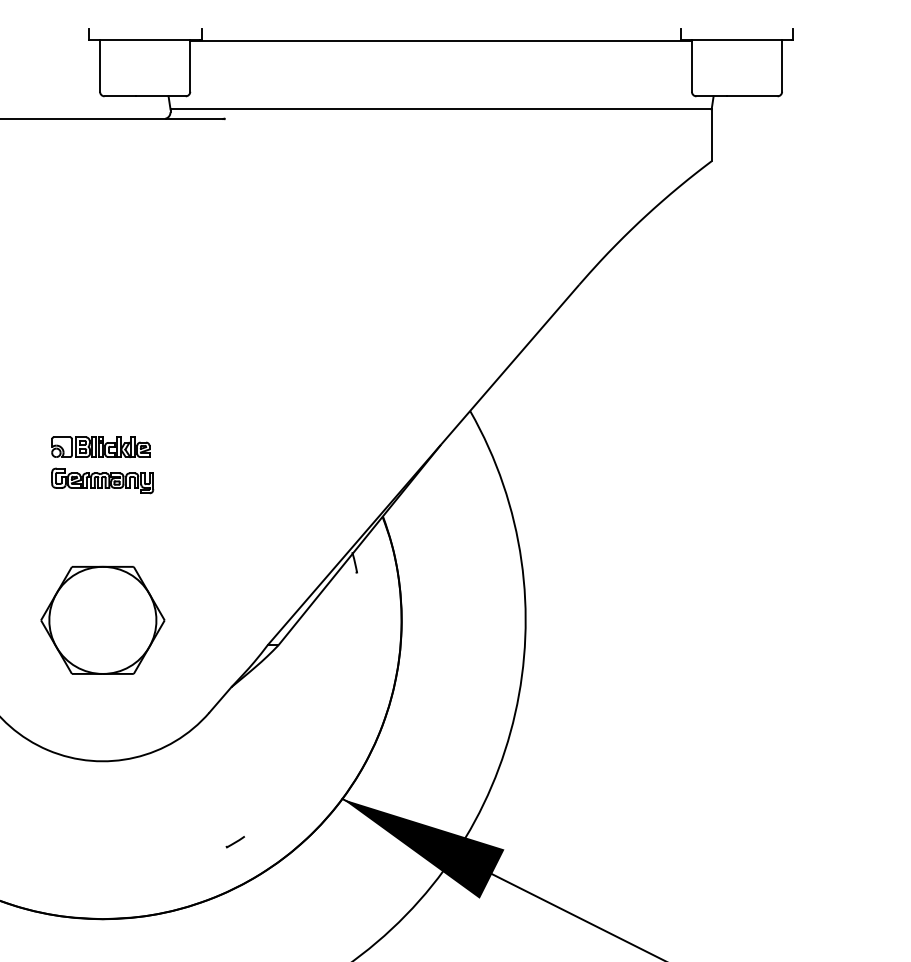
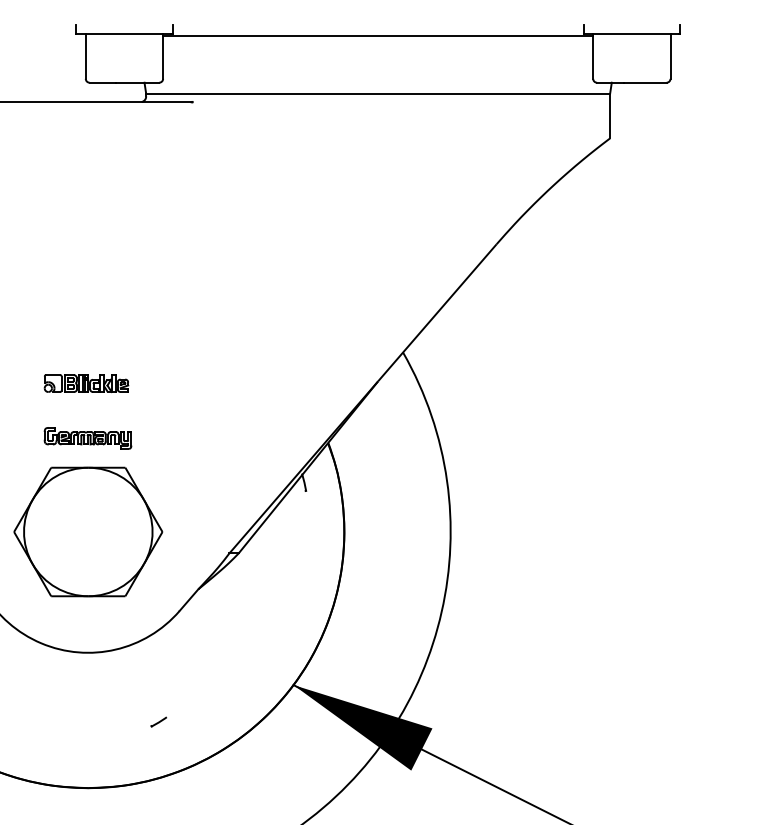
part: (102, 481) -> (87, 438), moved
part: (102, 619) -> (87, 531), size x1.4
line: (235, 841) -> (158, 721), moved

